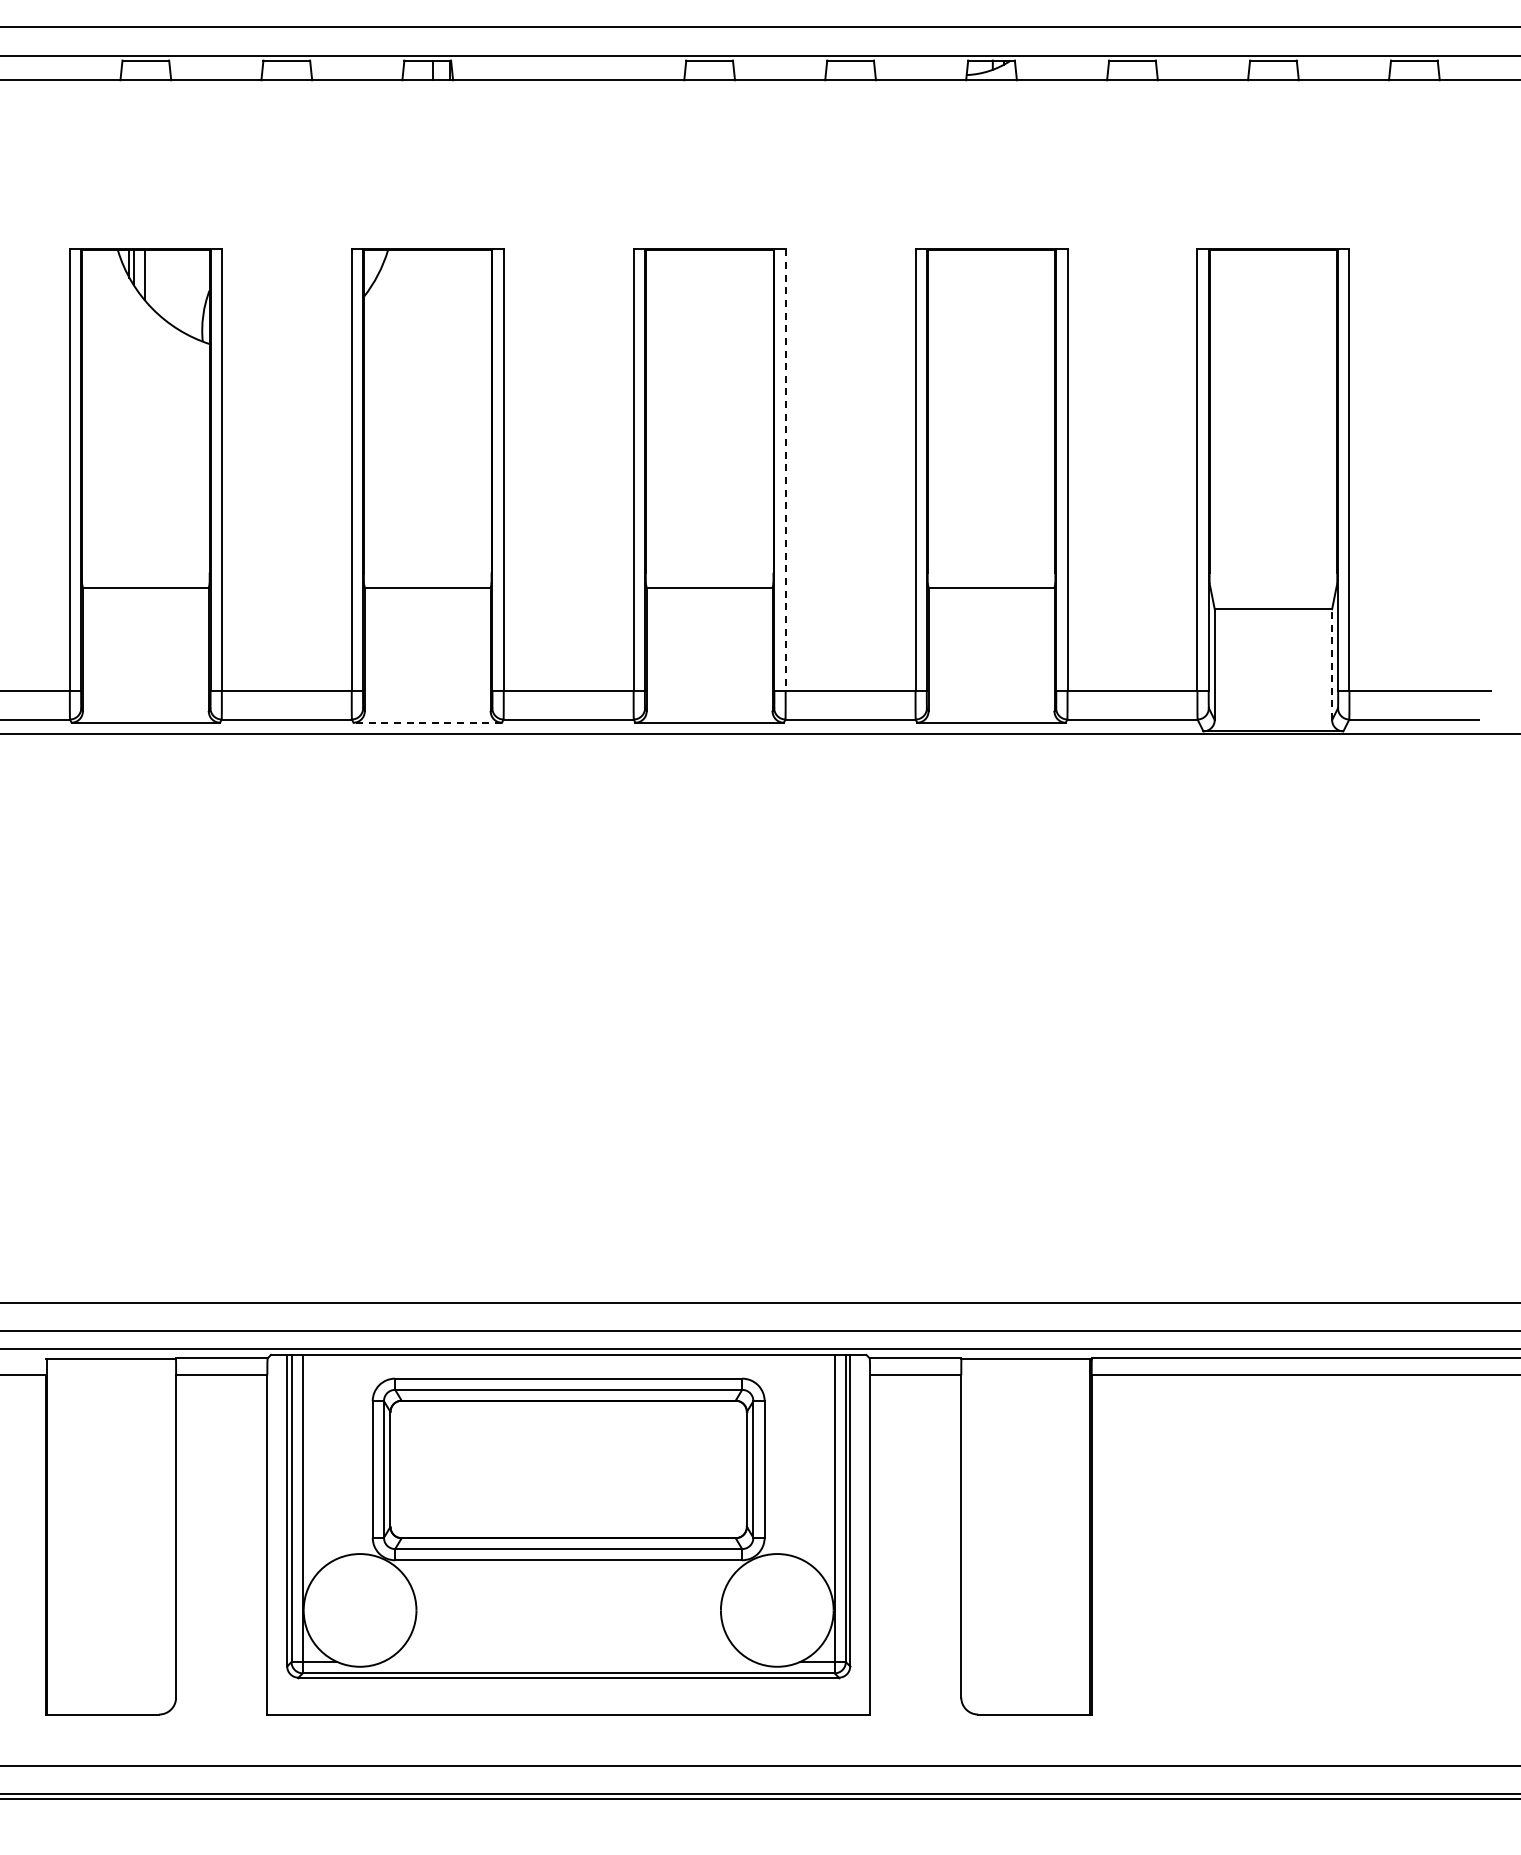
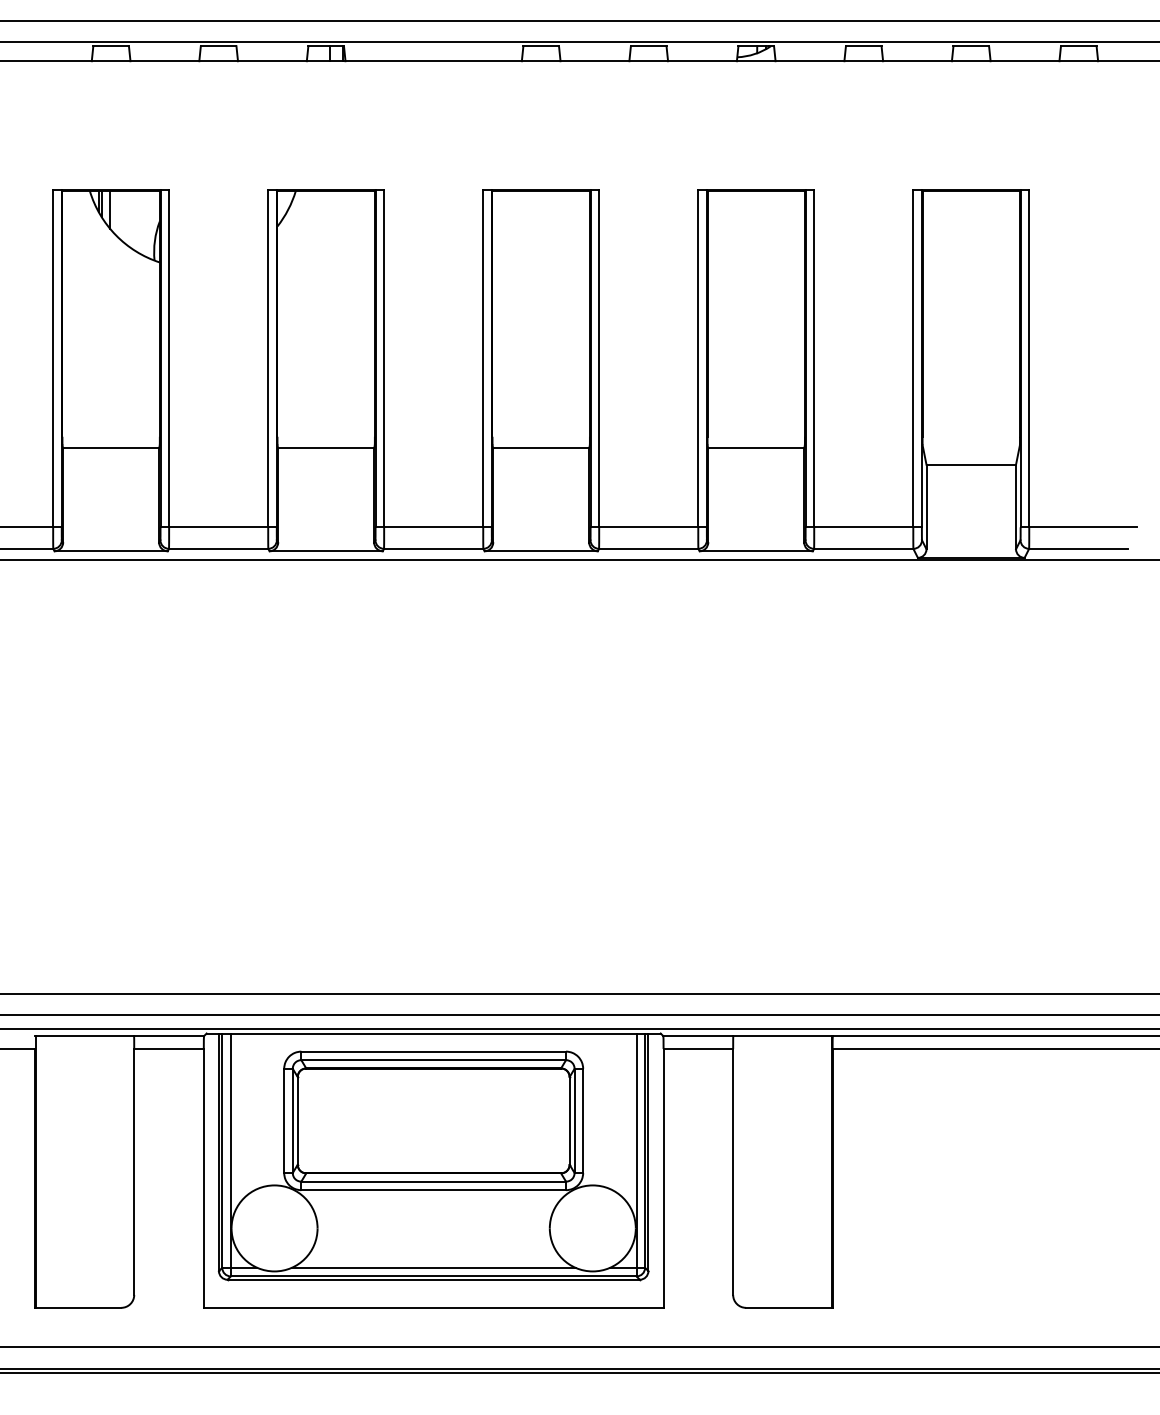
line: (785, 470) -> (599, 358), dashed -> solid
line: (1332, 664) -> (1016, 506), dashed -> solid
line: (427, 722) -> (325, 551), dashed -> solid
line: (568, 1662) -> (433, 1268), added

